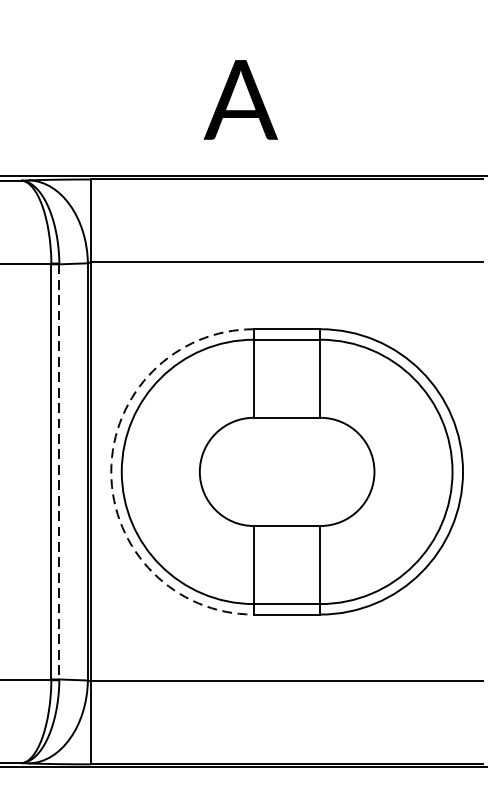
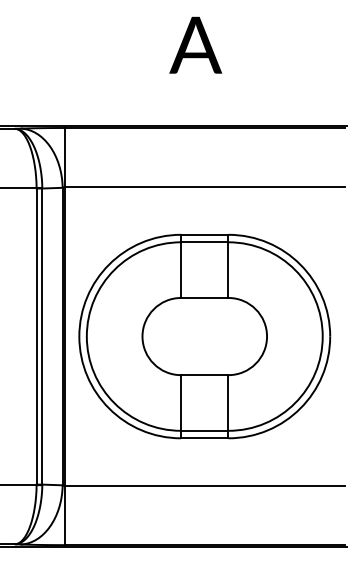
text: (240, 98) -> (195, 44), moved
arc: (111, 471) -> (79, 336), dashed -> solid
line: (59, 473) -> (42, 337), dashed -> solid

